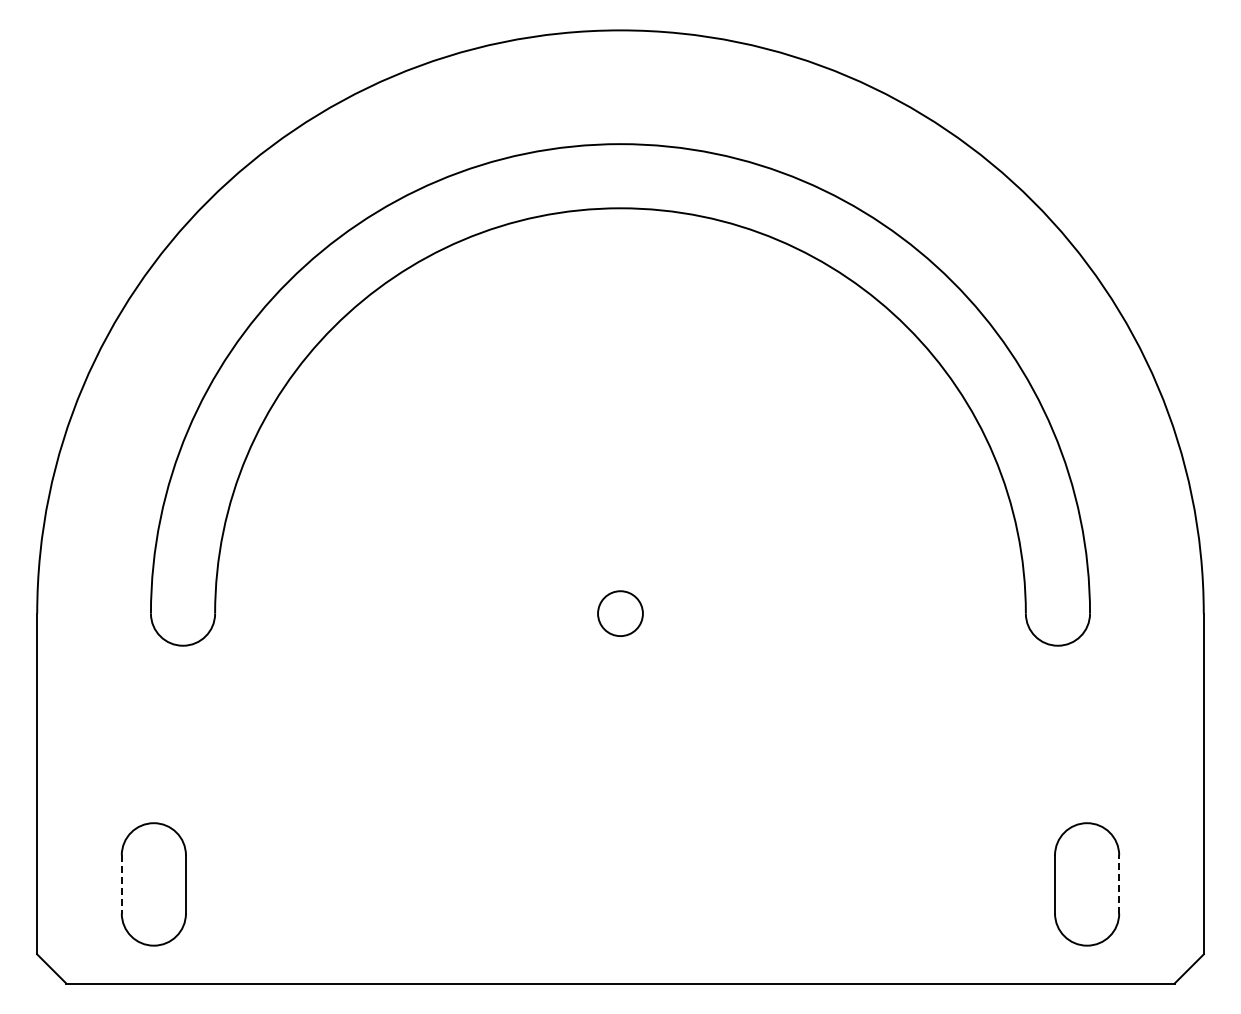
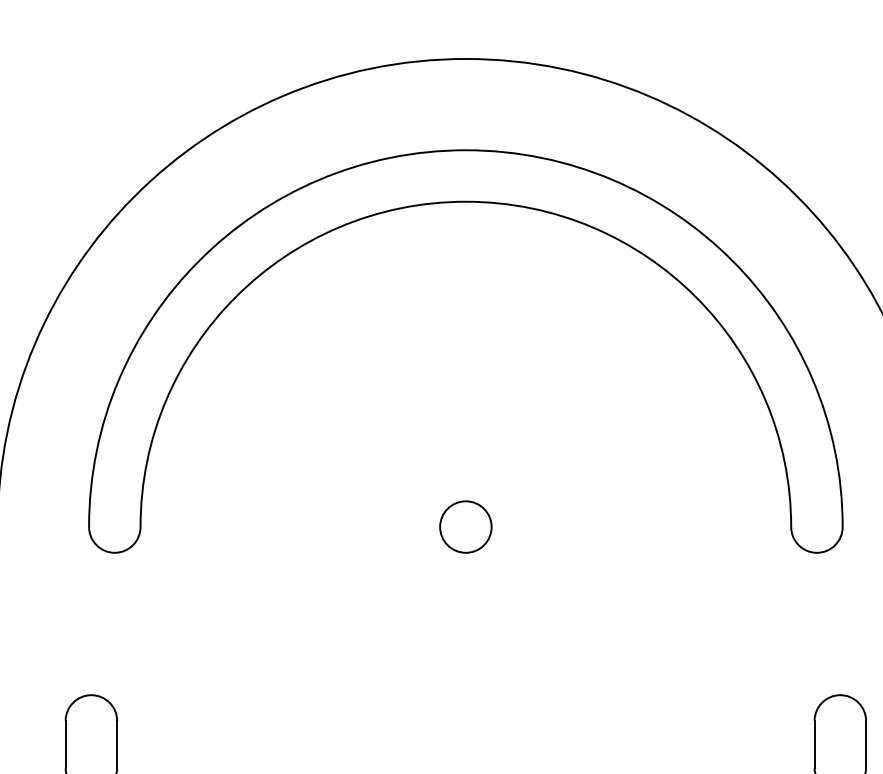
circle: (620, 613) -> (465, 526), size x1.43
line: (1119, 883) -> (866, 743), dashed -> solid
line: (121, 884) -> (65, 744), dashed -> solid

